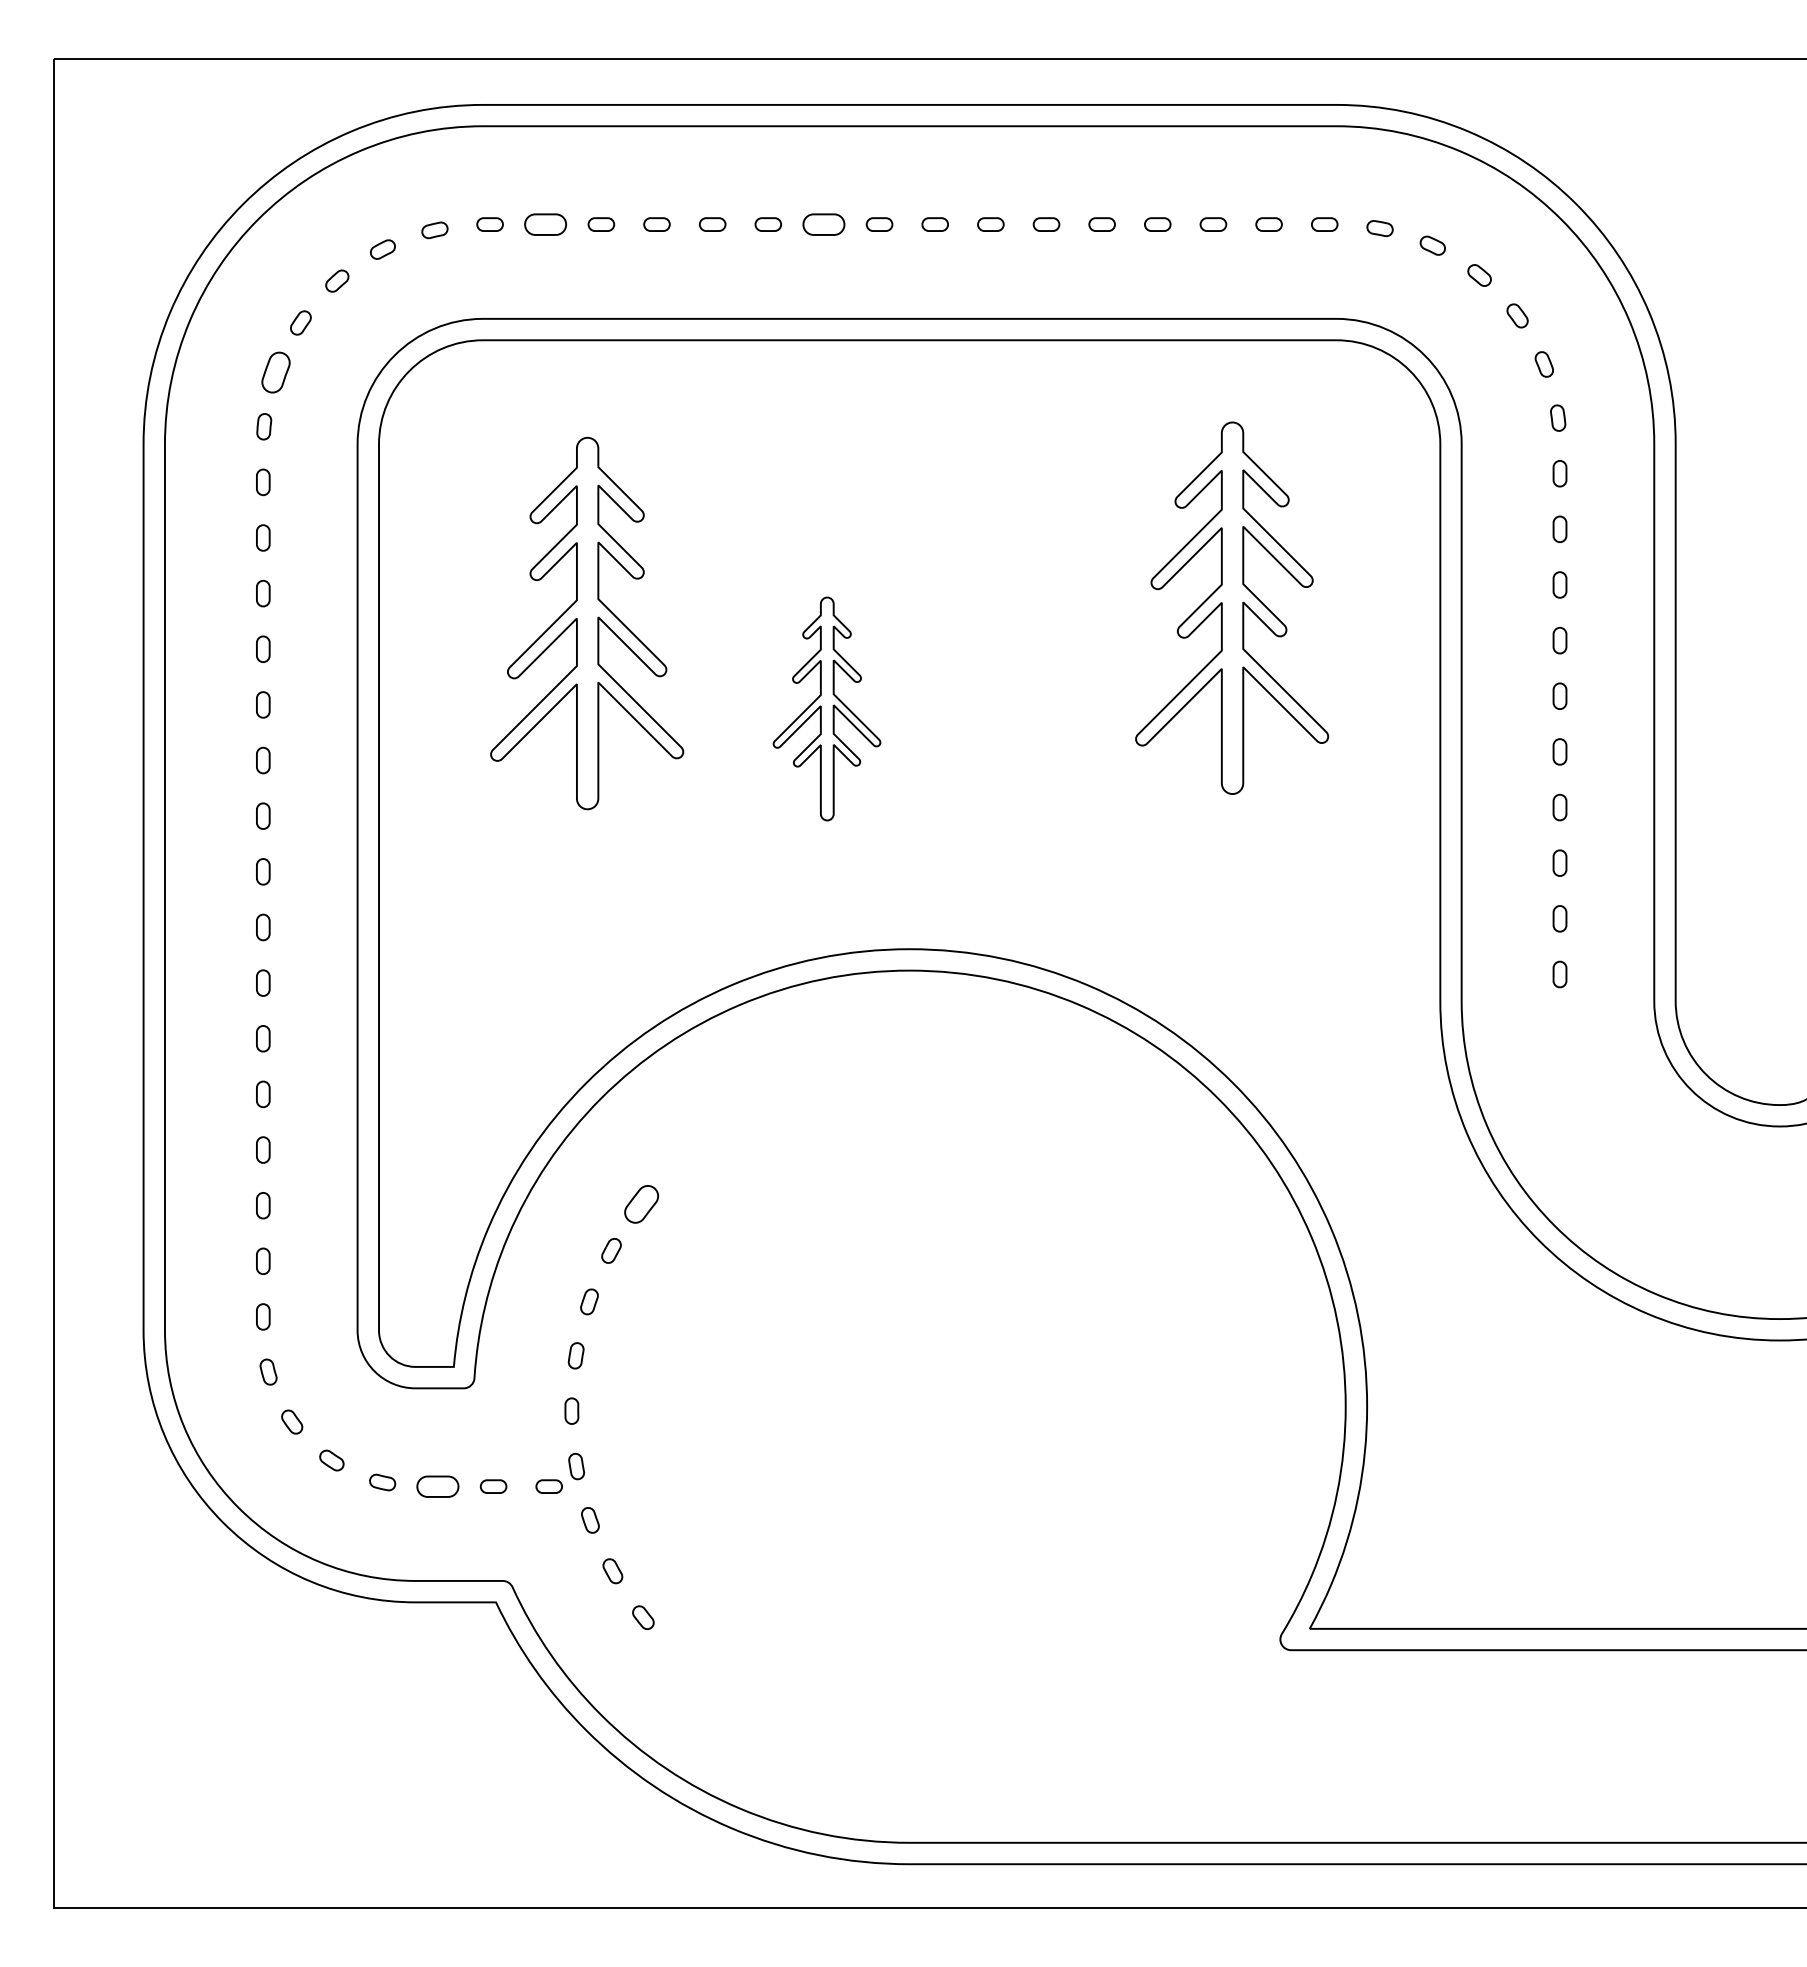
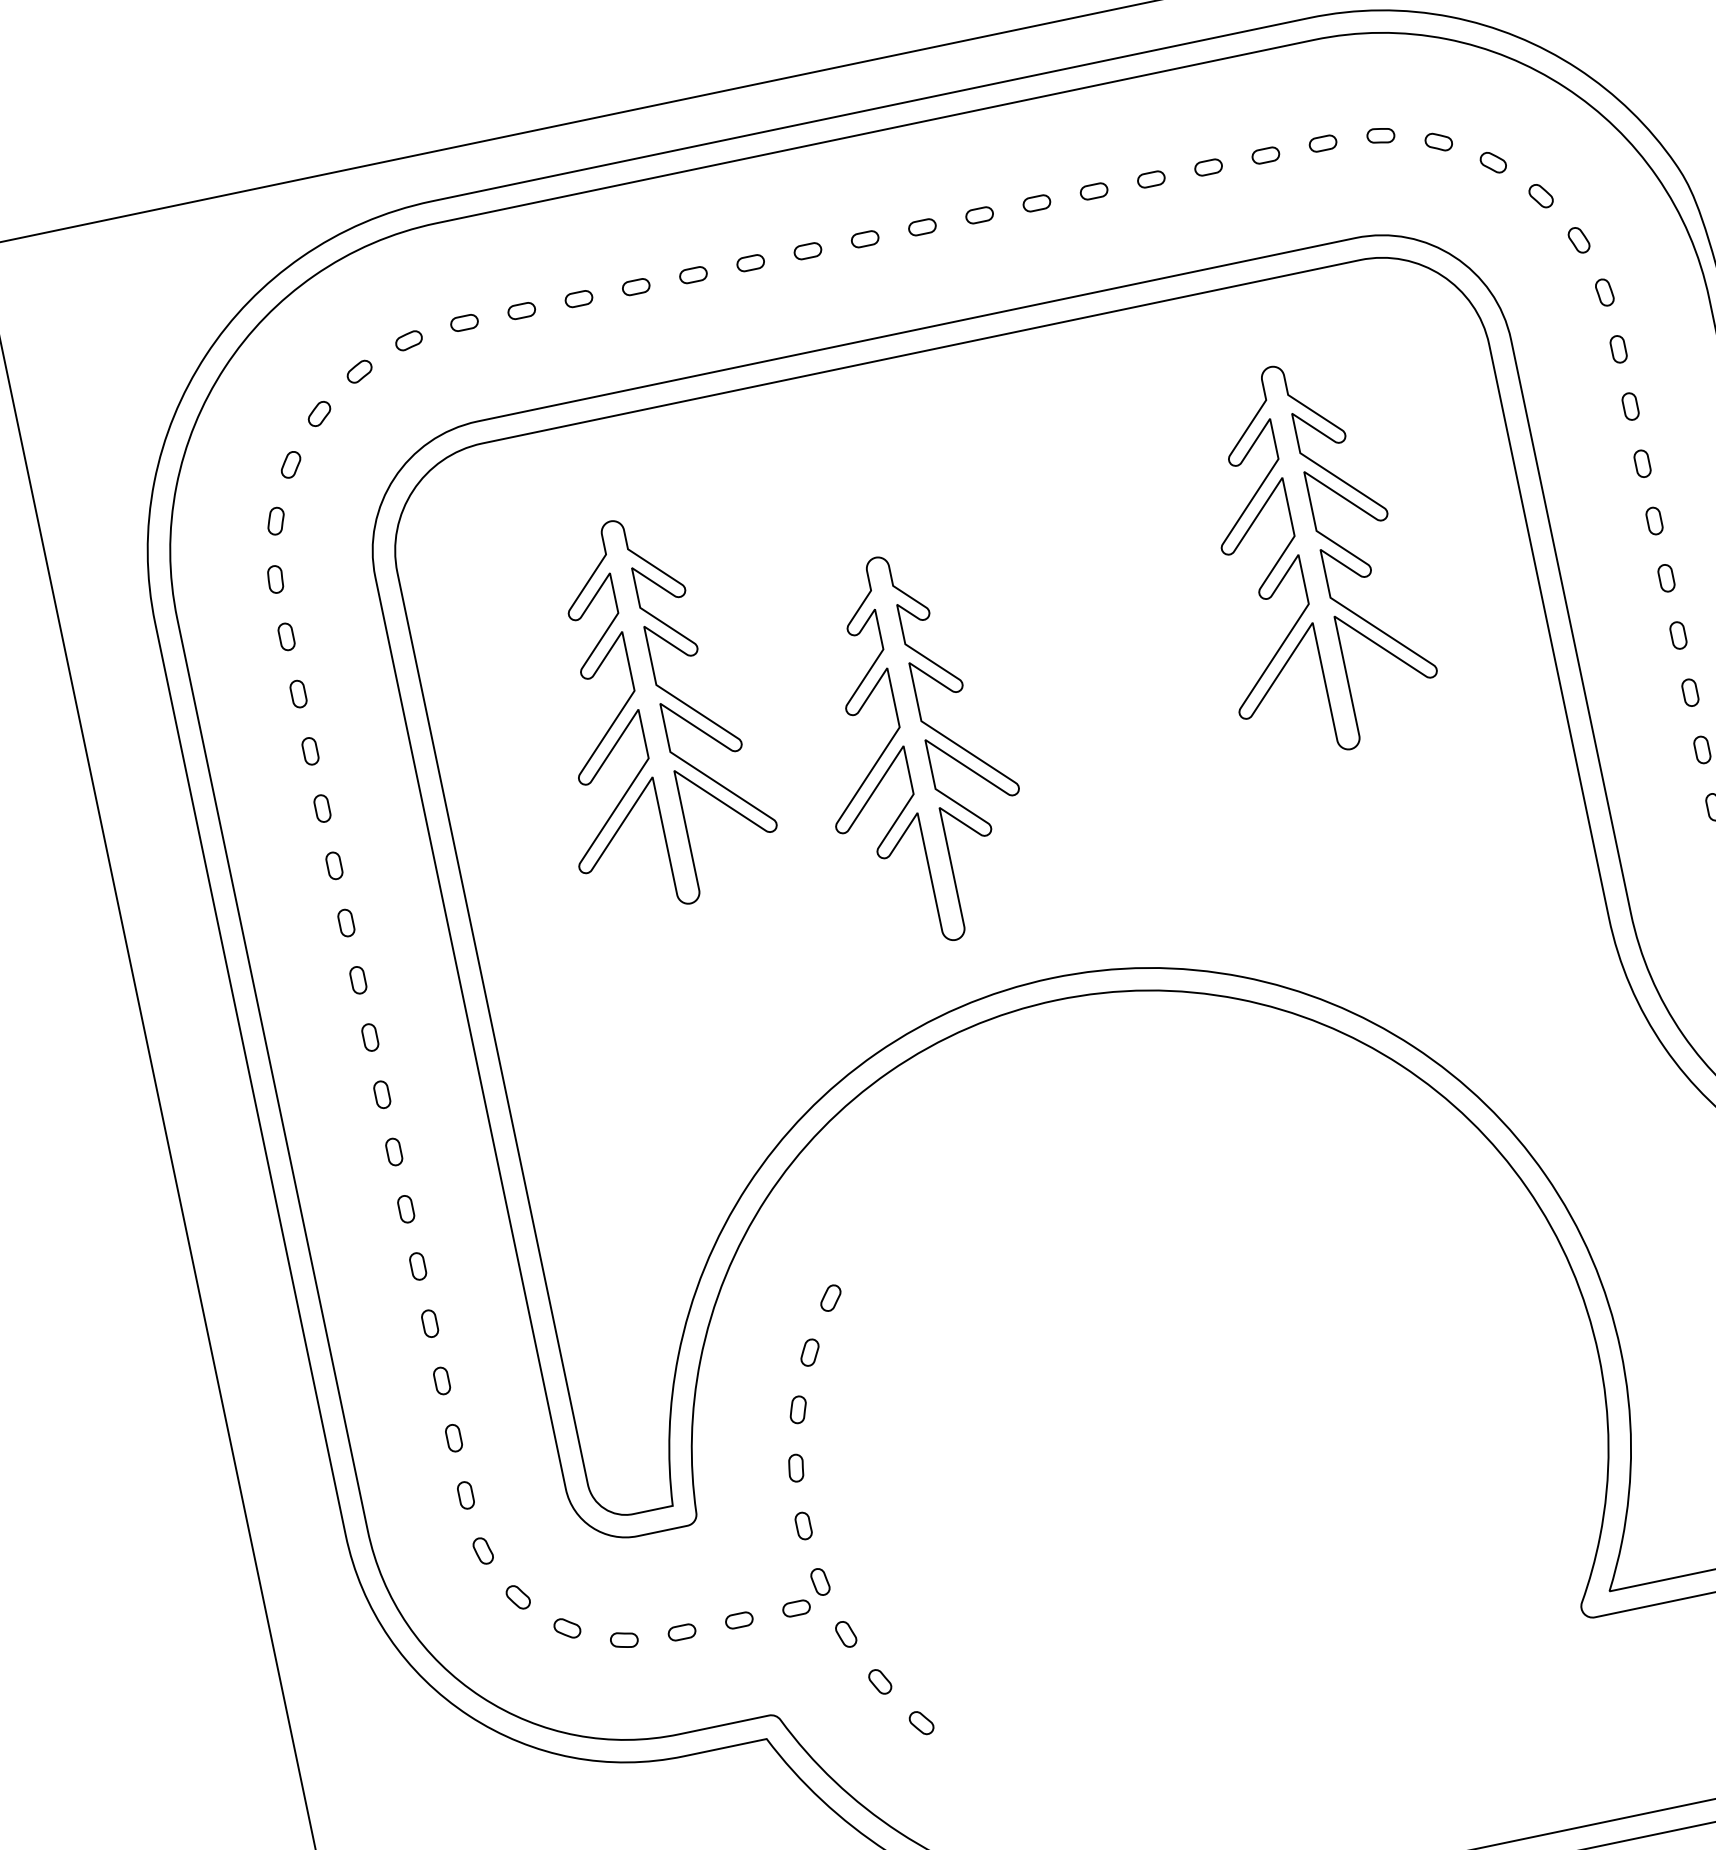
part: (545, 224) -> (521, 310), size x0.62
part: (823, 224) -> (807, 251), size x0.62
part: (275, 372) -> (275, 521), size x0.62
part: (826, 708) -> (914, 748), size x1.67
part: (641, 1203) -> (830, 1297), size x0.62
part: (437, 1486) -> (681, 1632), size x0.62

